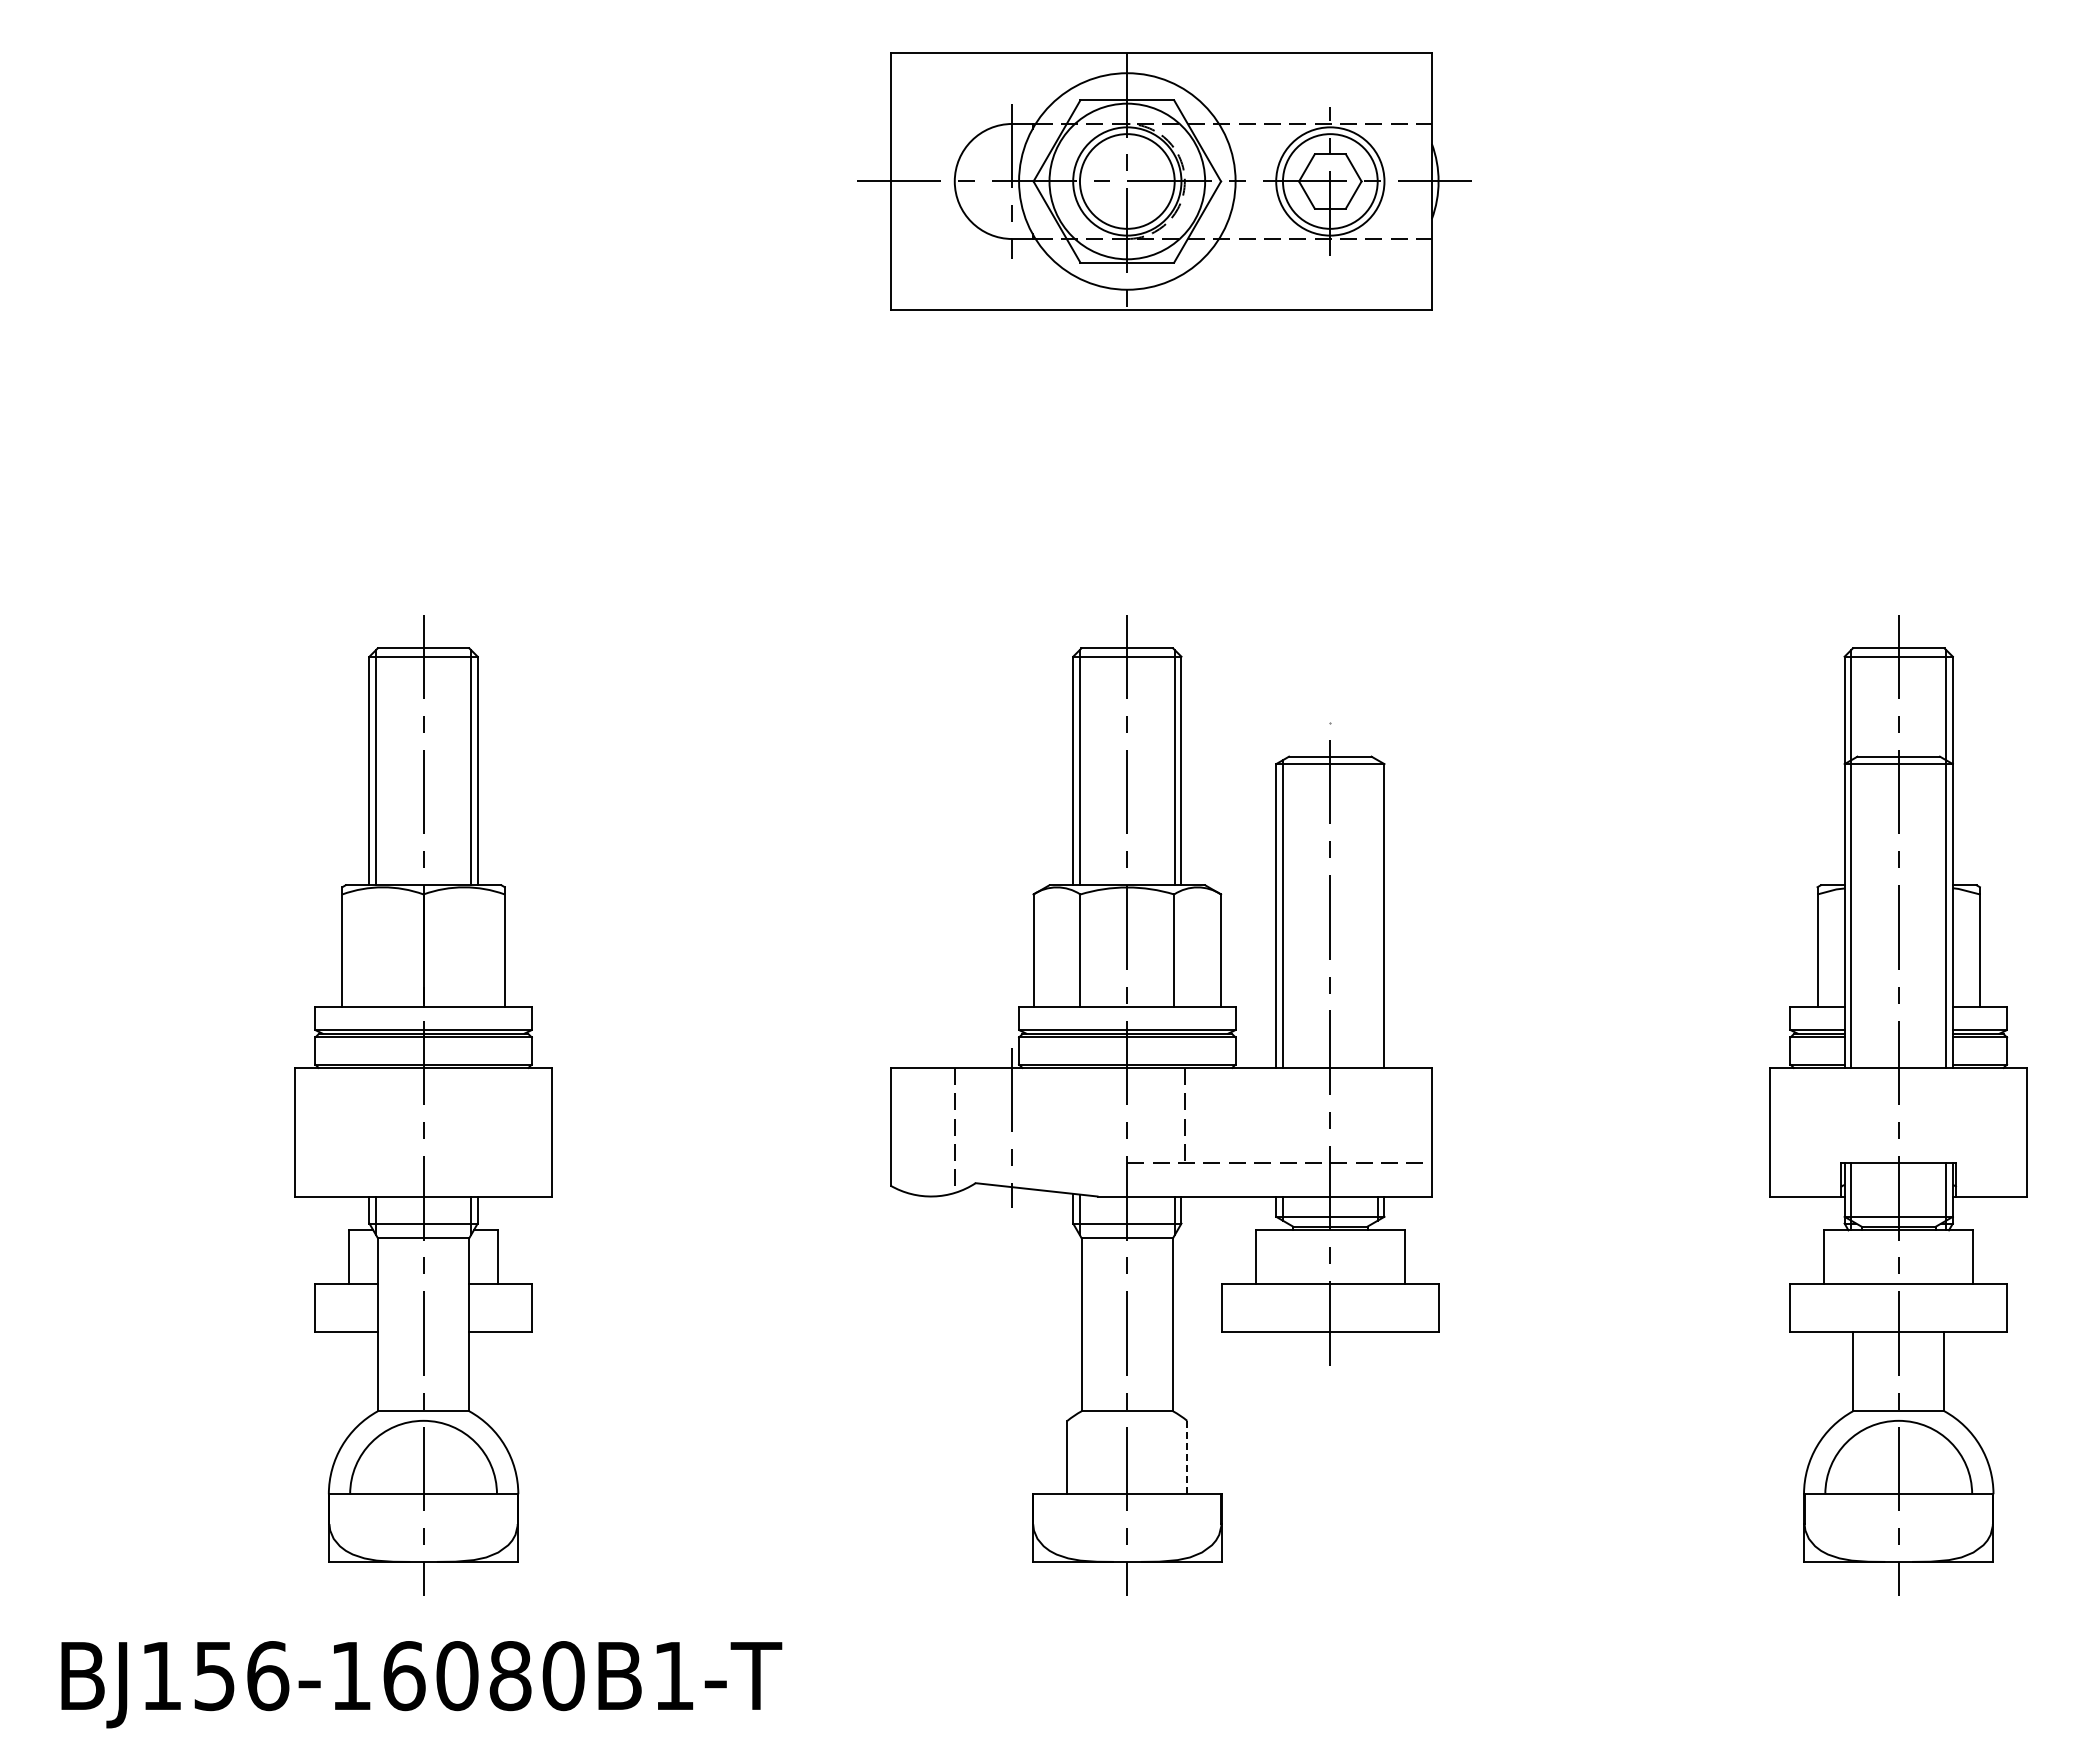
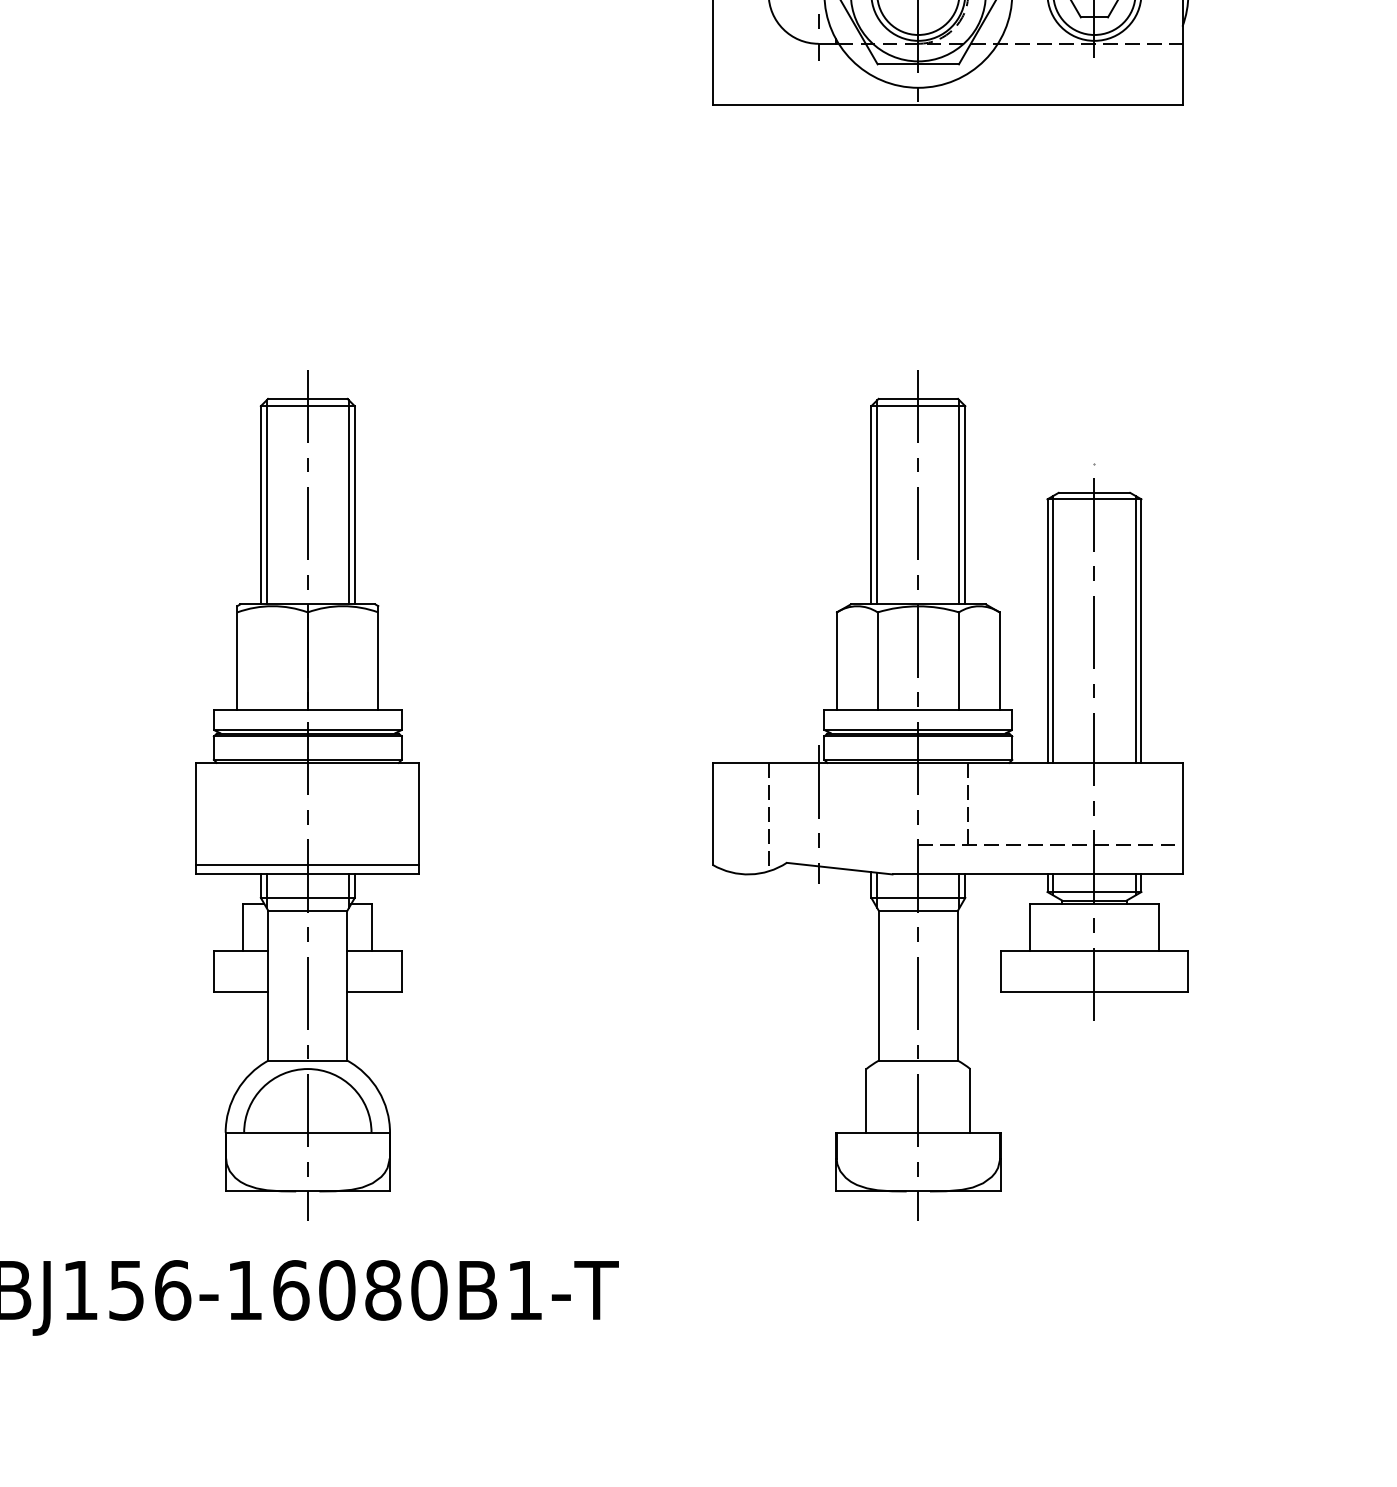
line: (1377, 913) -> (1135, 628), added
line: (423, 1185) -> (307, 864), added
line: (1187, 1457) -> (970, 1100), dashed -> solid

